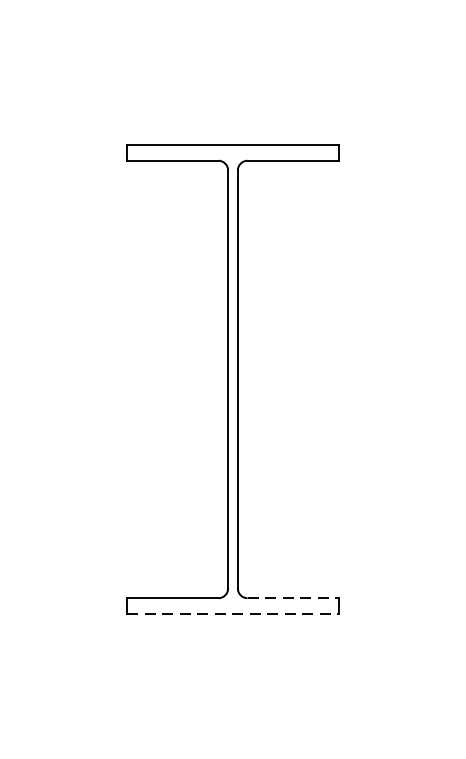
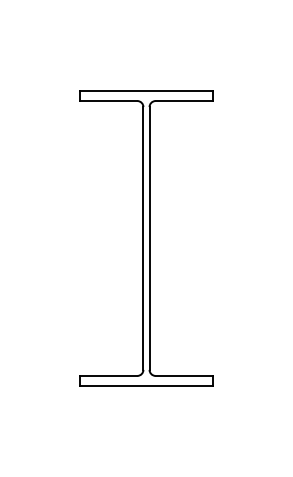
line: (293, 597) -> (184, 375), dashed -> solid
line: (233, 614) -> (146, 386), dashed -> solid

